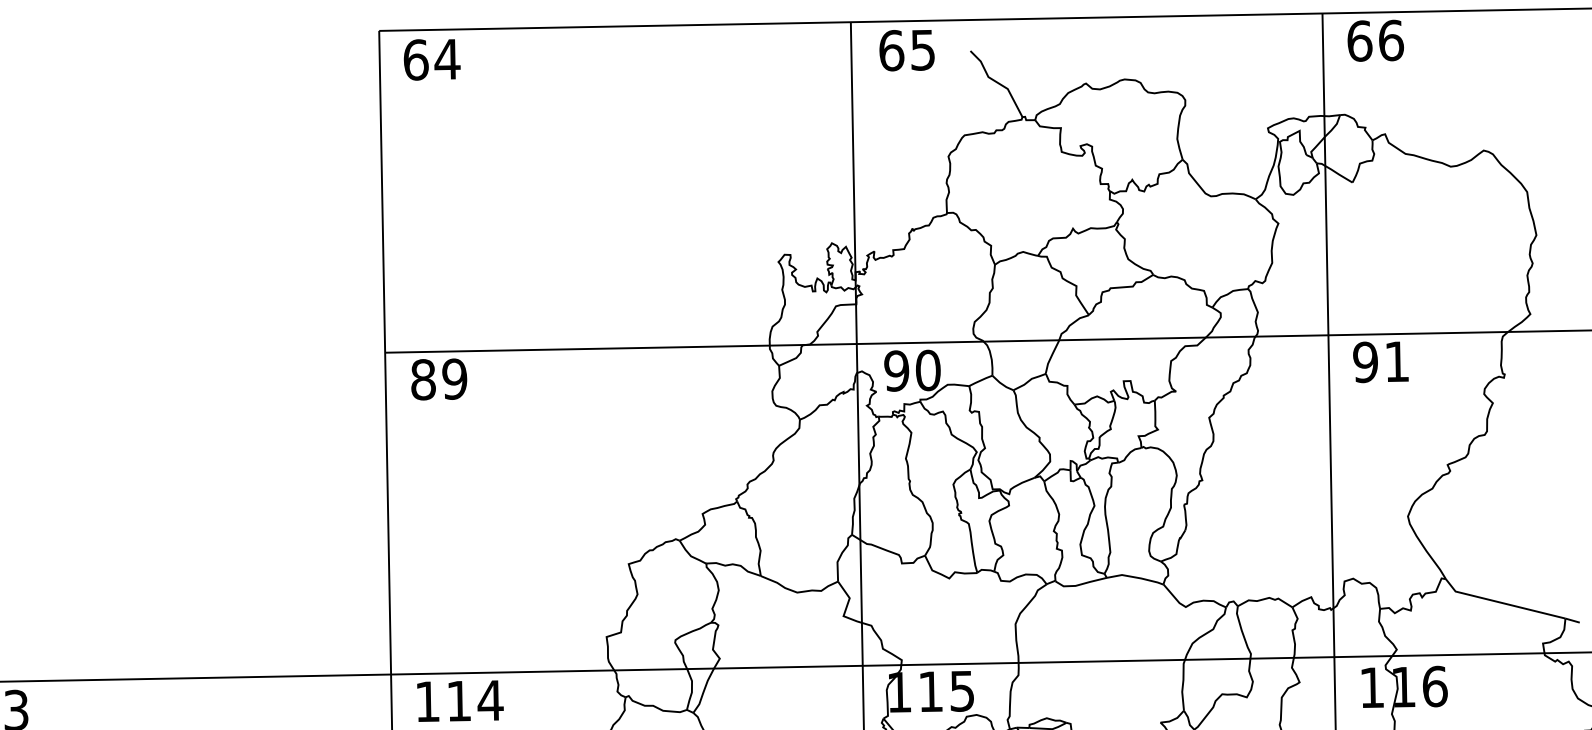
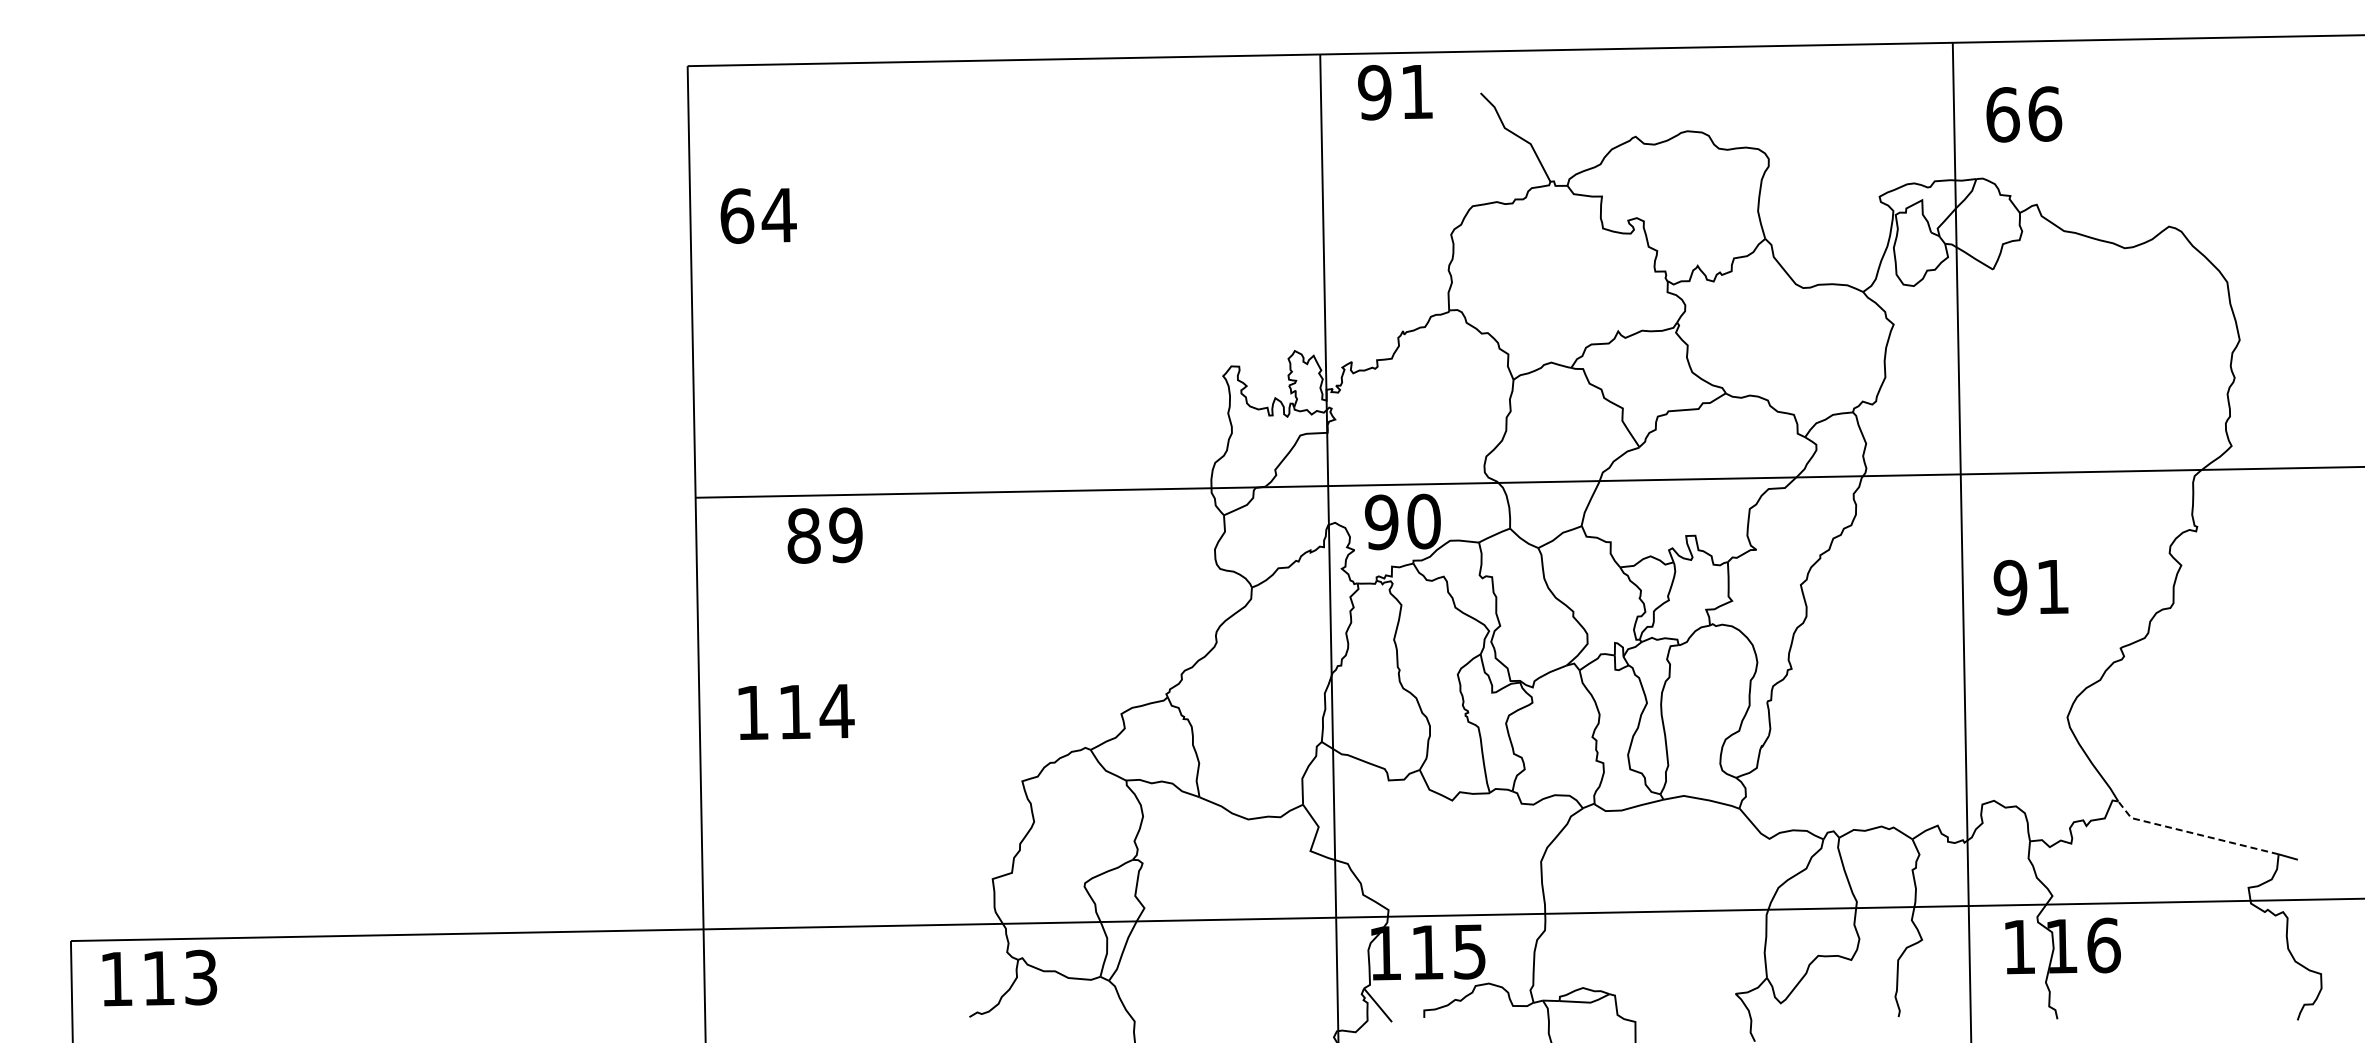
text: (1375, 40) -> (2024, 114), moved
text: (906, 50) -> (1395, 92), 65 -> 91
text: (432, 59) -> (758, 215), moved
text: (1380, 362) -> (2030, 587), moved
text: (438, 379) -> (824, 535), moved
line: (1501, 603) -> (2193, 833), solid -> dashed
text: (460, 700) -> (796, 711), moved

